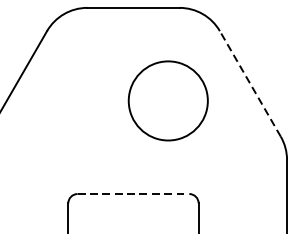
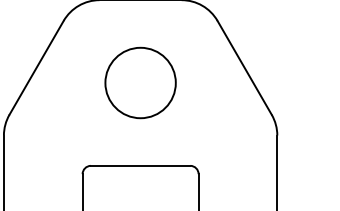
line: (250, 83) -> (244, 67), dashed -> solid
circle: (168, 100) -> (140, 82), moved
line: (133, 193) -> (140, 165), dashed -> solid

